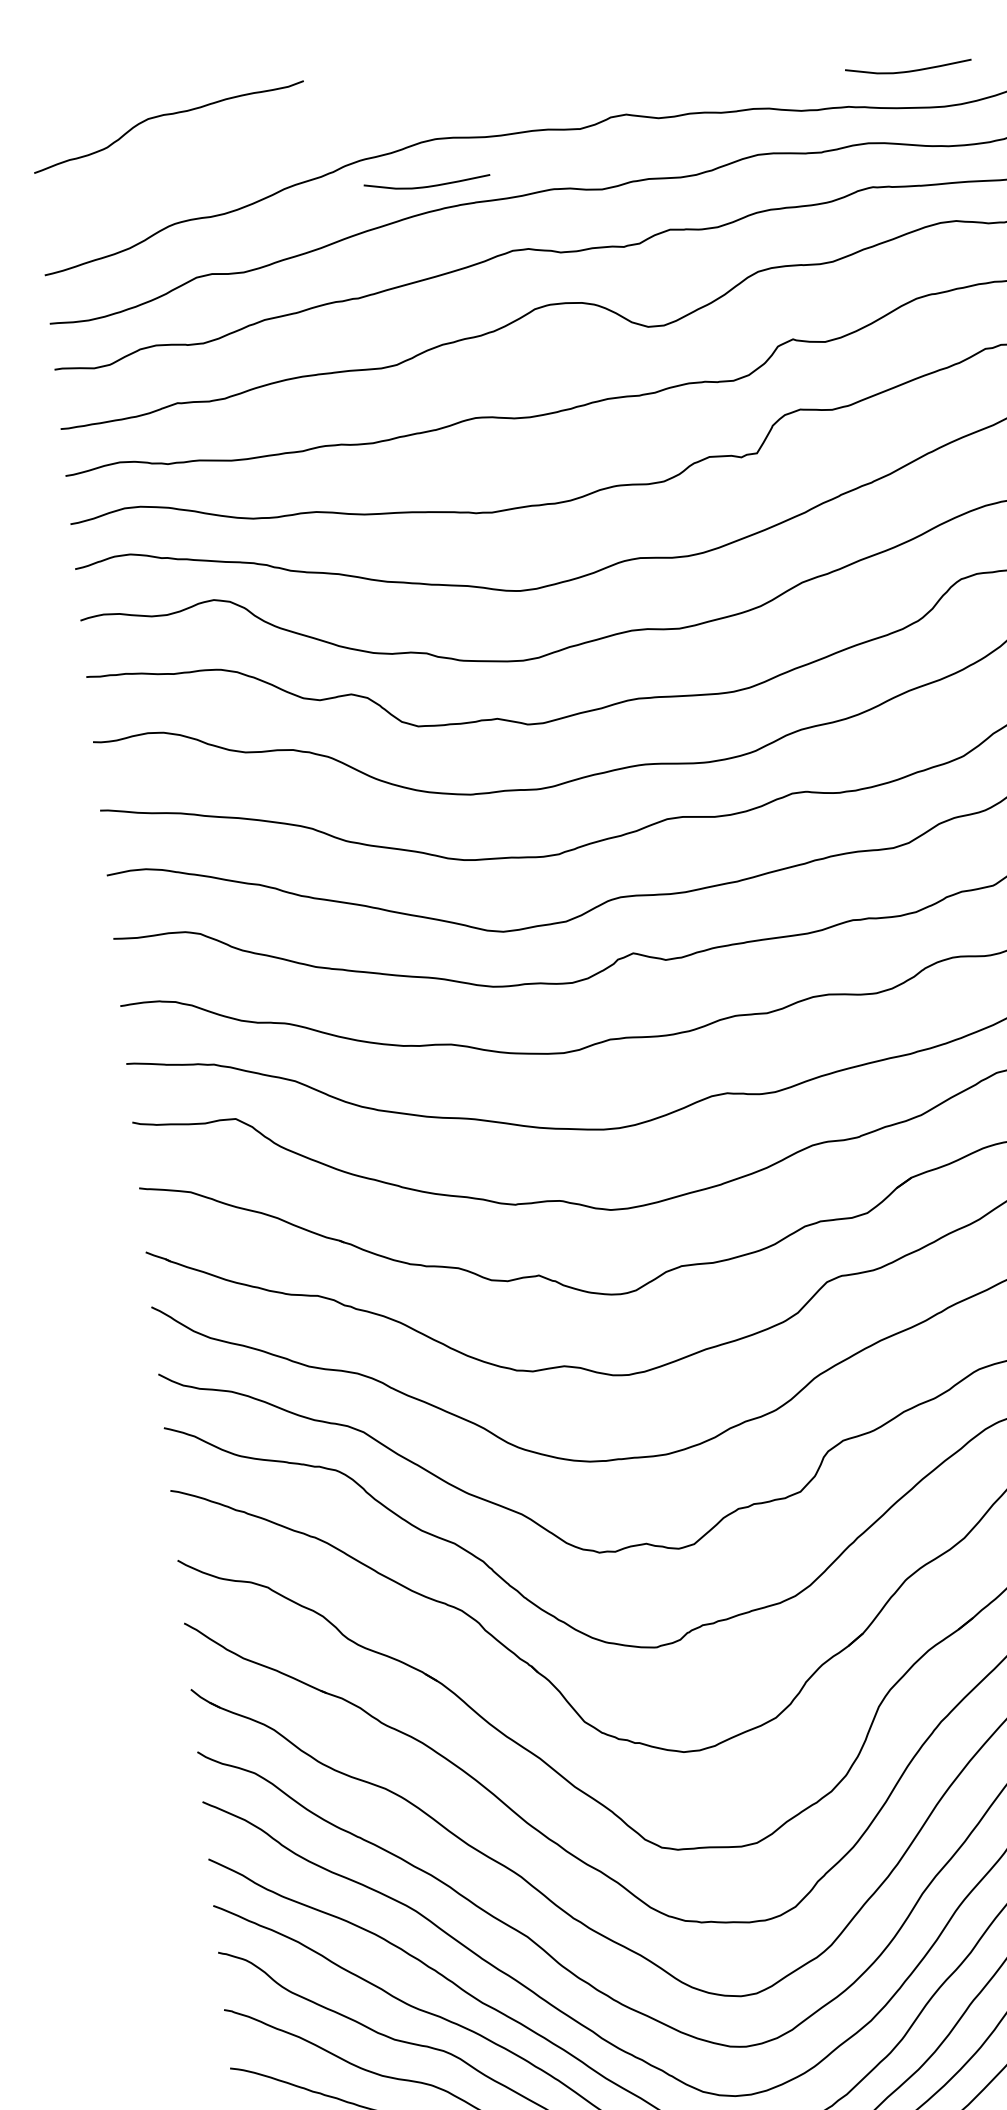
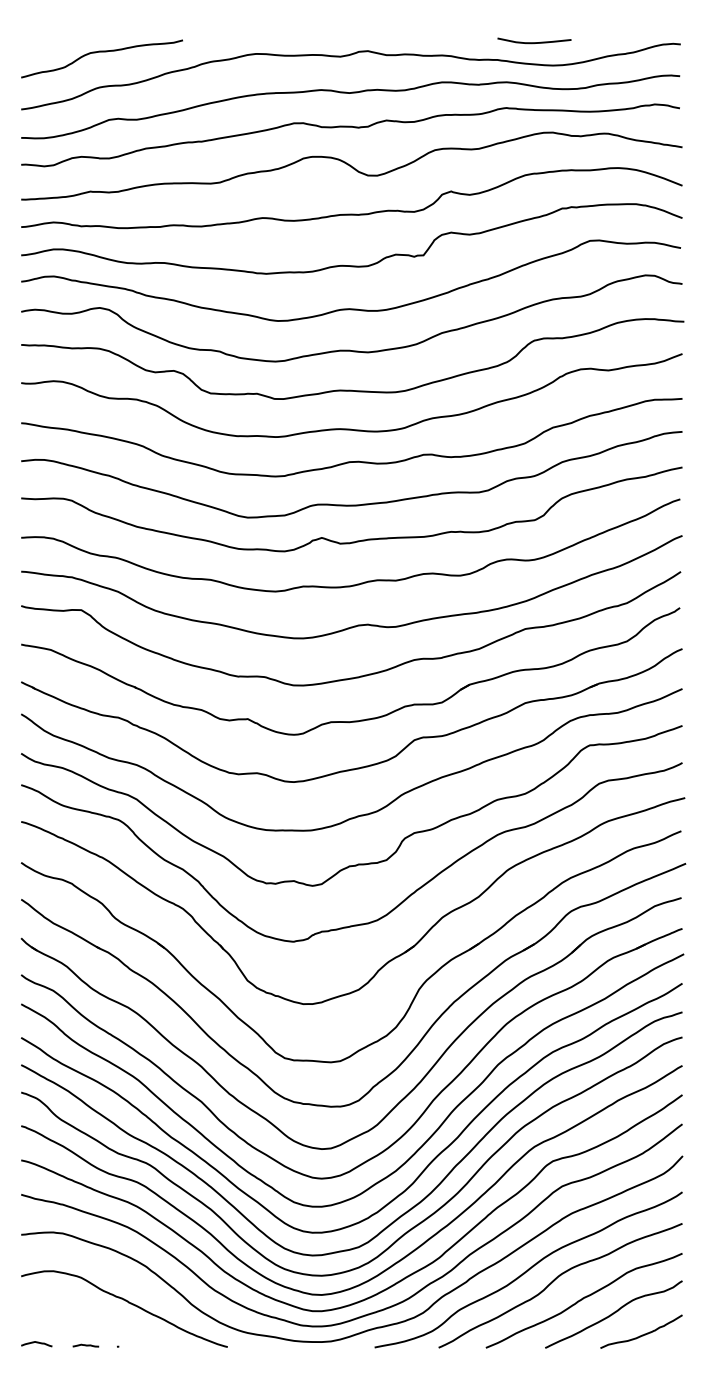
curve: (166, 116) -> (101, 52), moved
curve: (427, 185) -> (248, 80), removed

